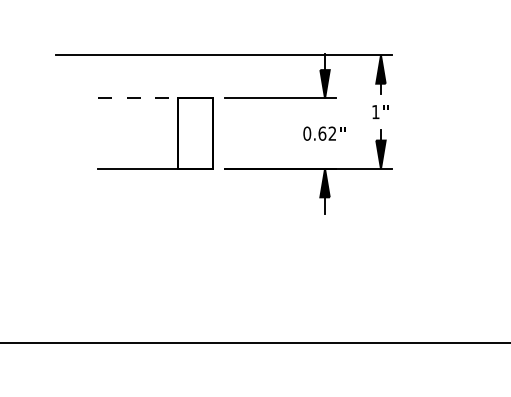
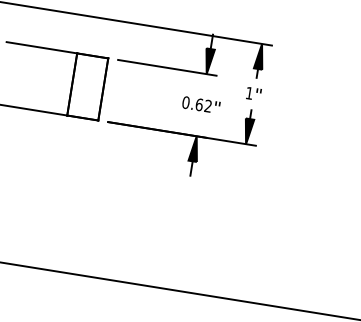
line: (138, 98) -> (42, 47), dashed -> solid

